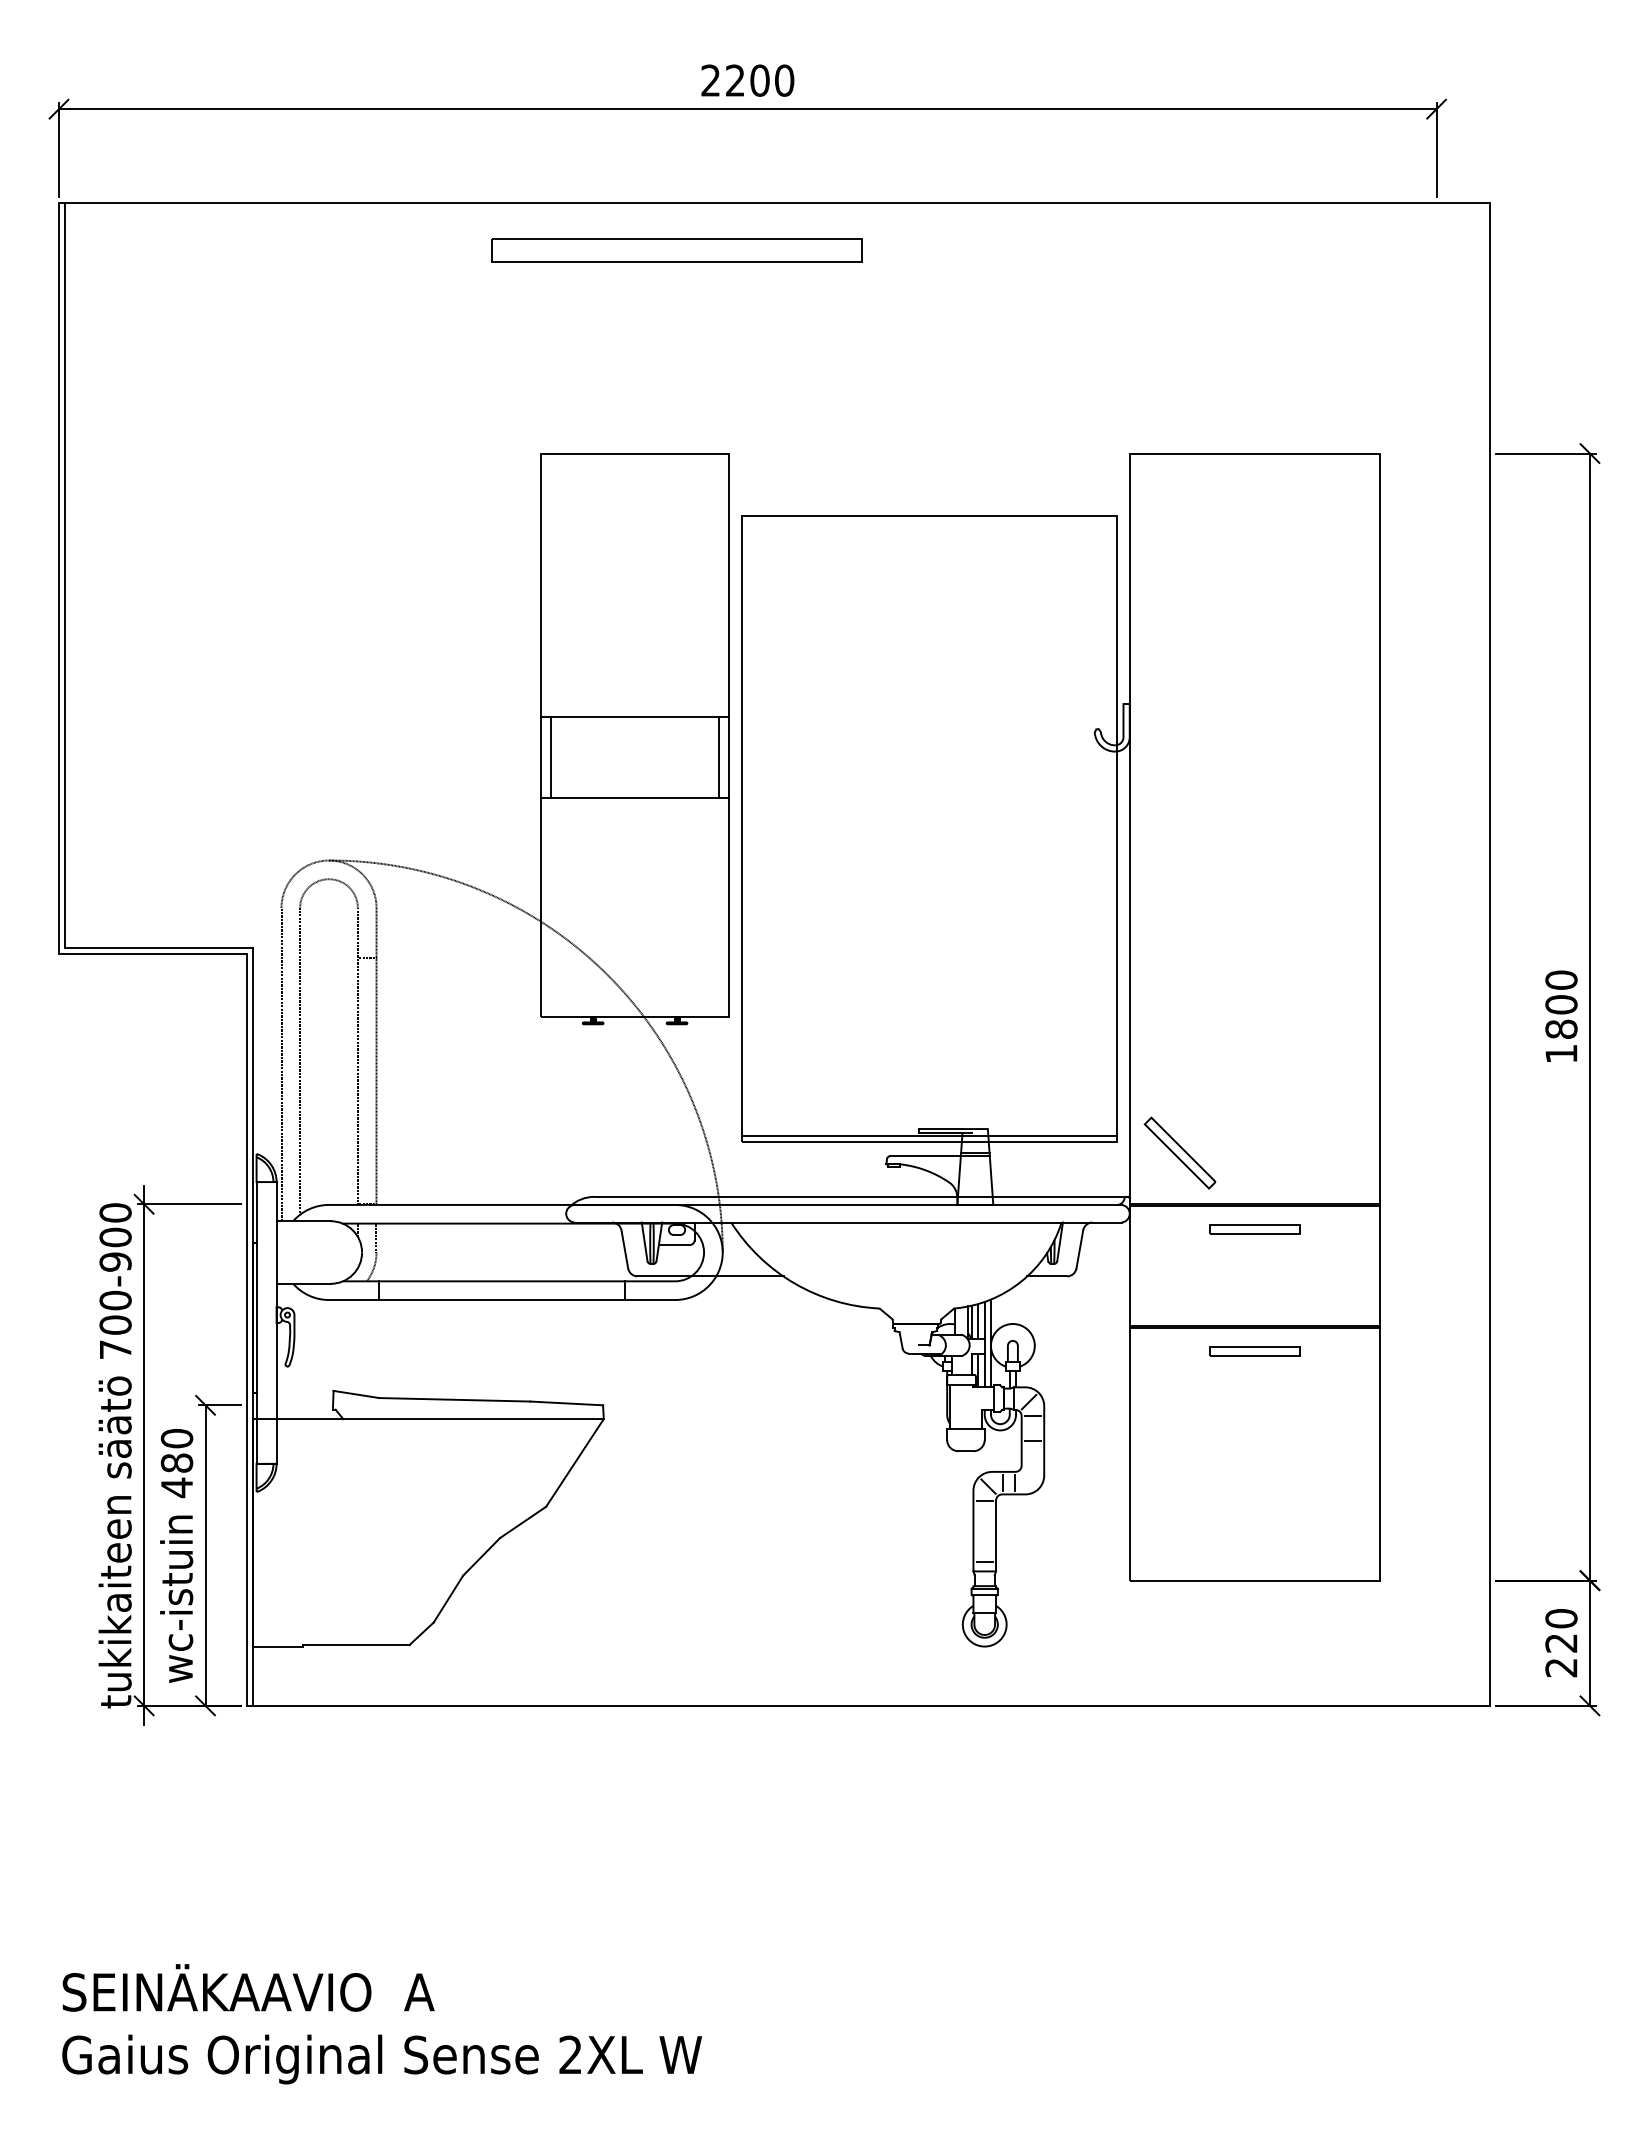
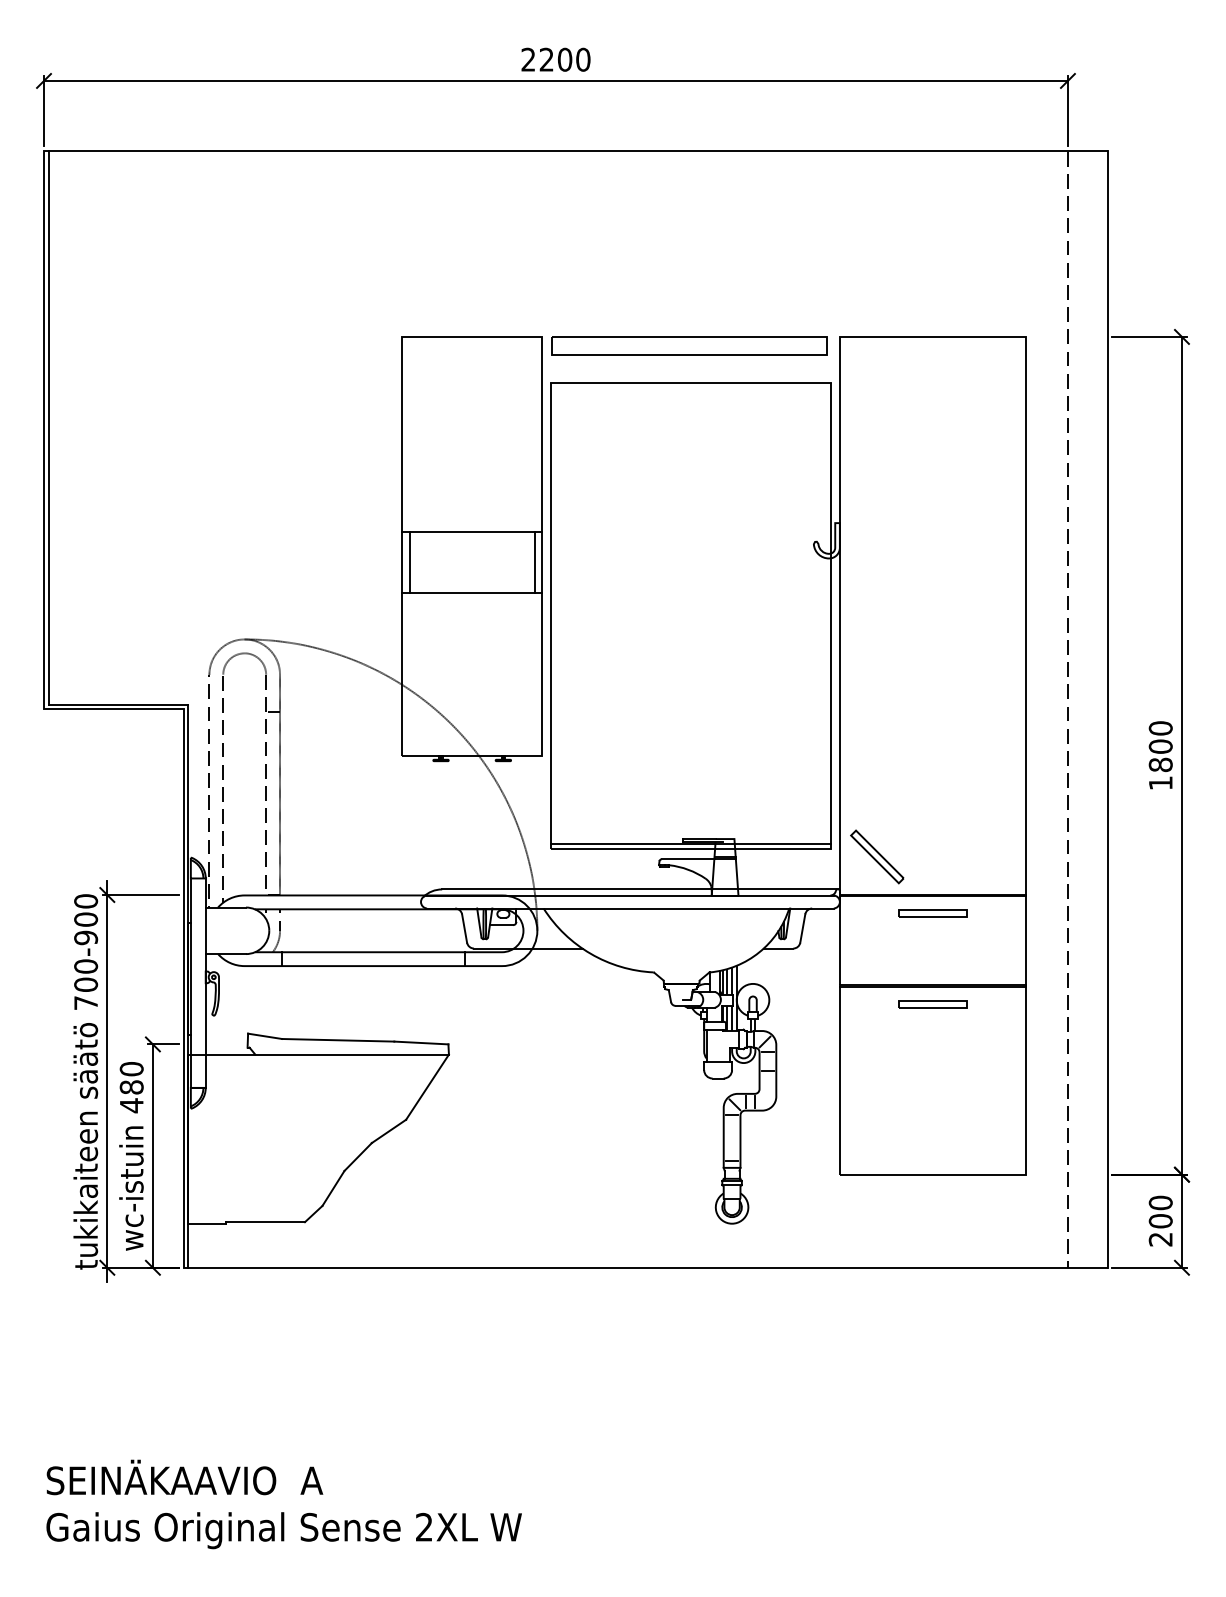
part: (676, 250) -> (688, 345), moved
line: (1436, 954) -> (1067, 709), added
text: (1561, 1642) -> (1160, 1220), 220 -> 200

